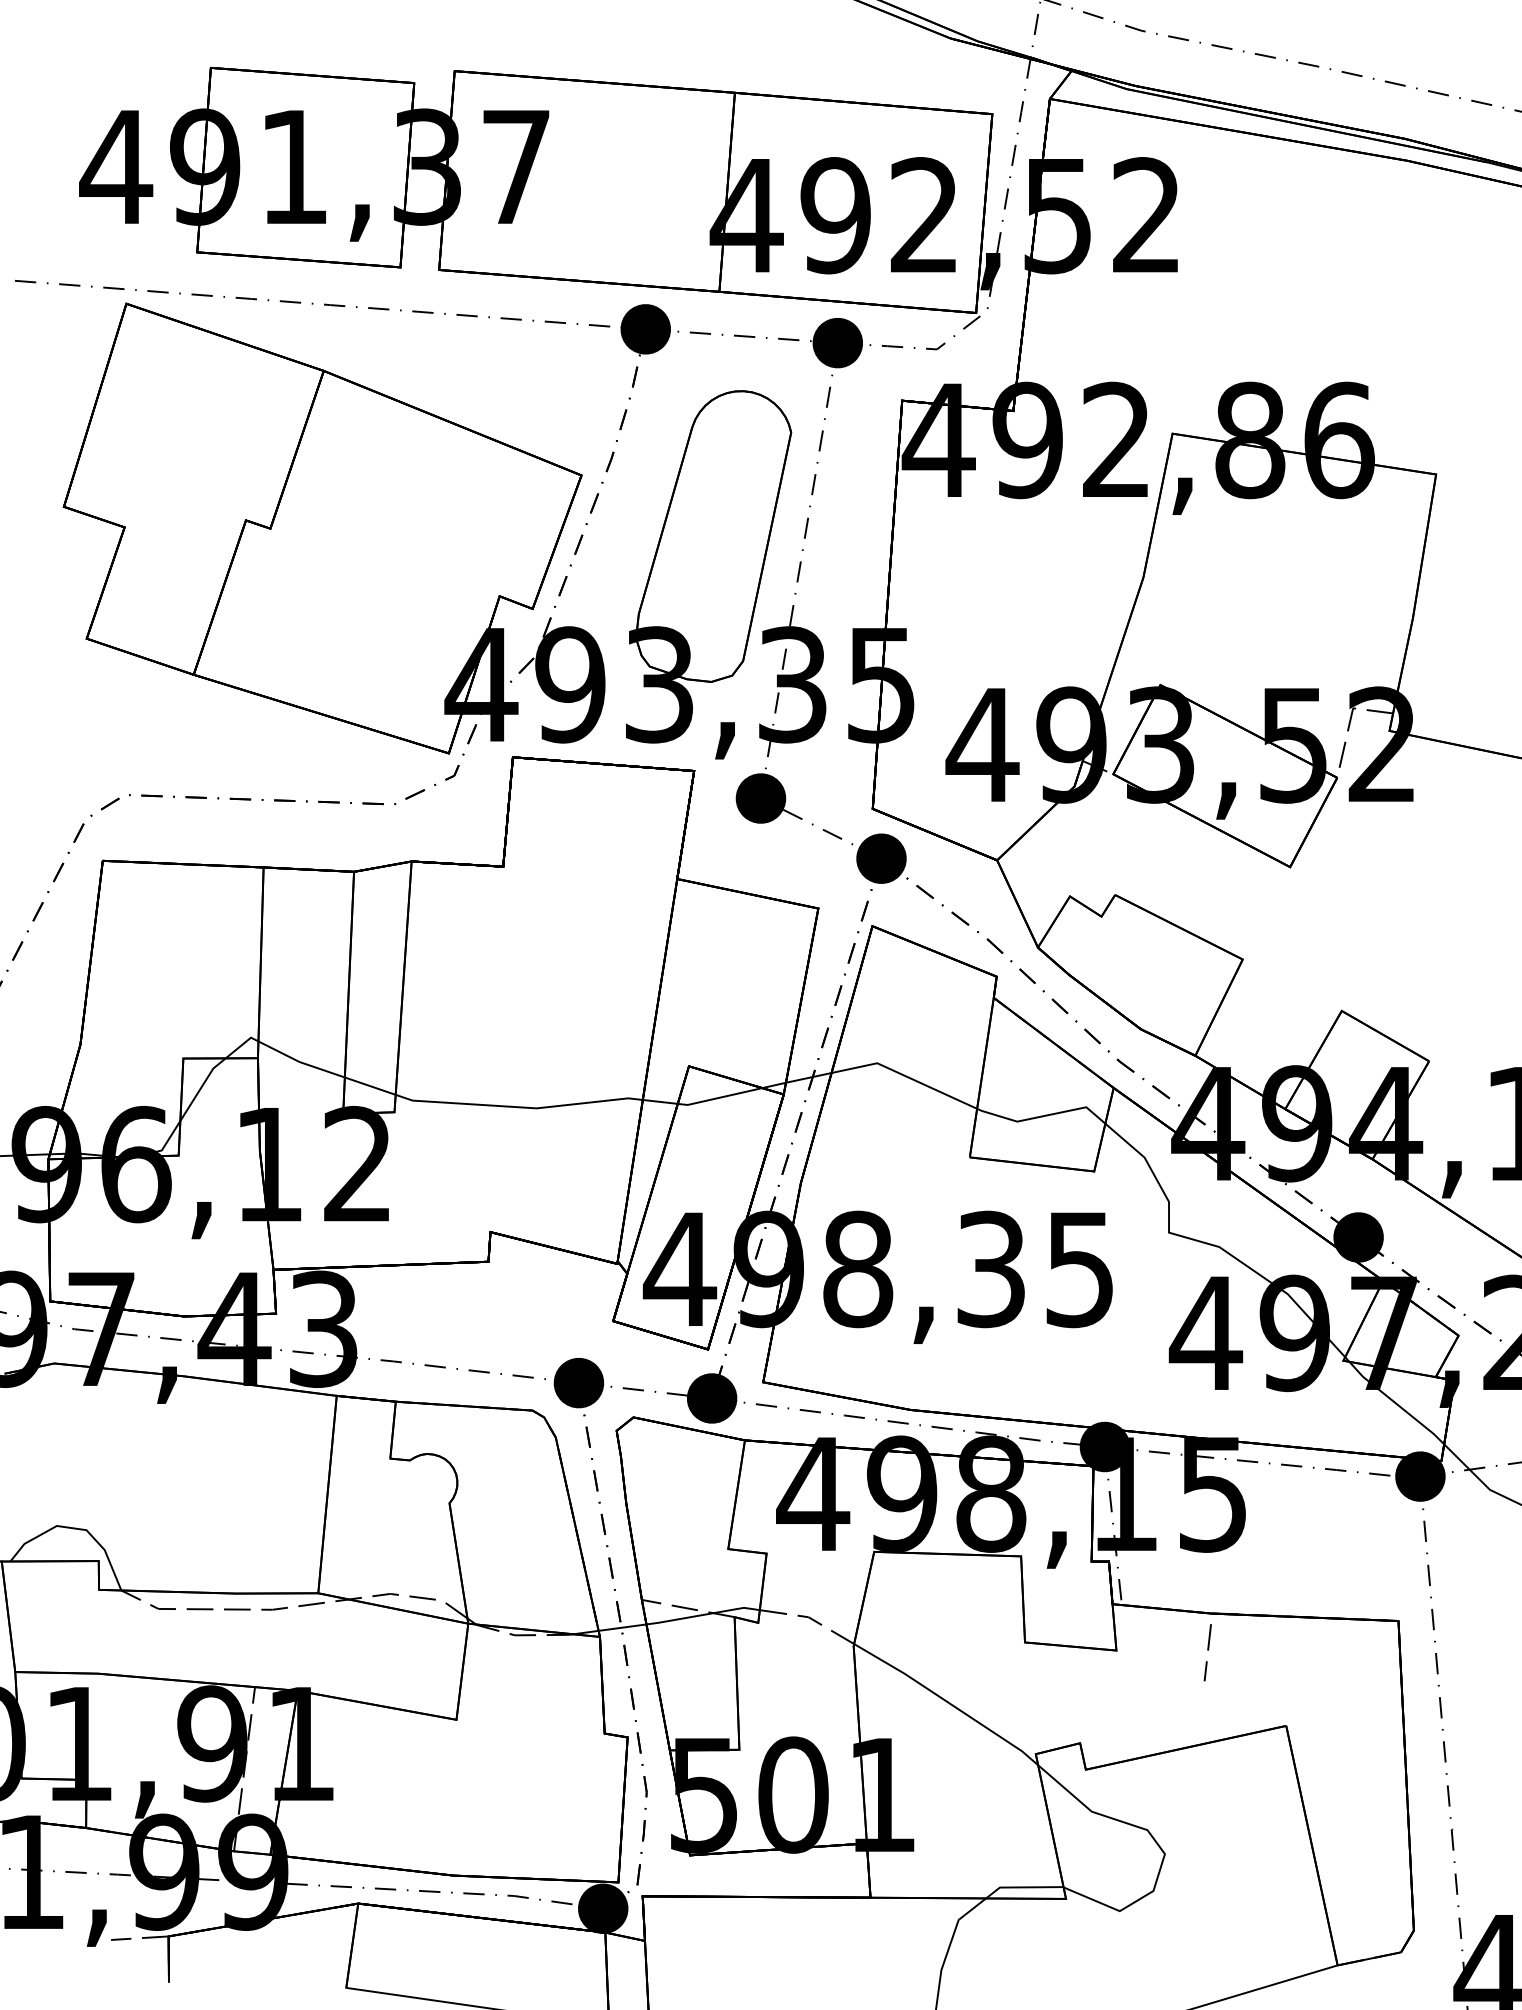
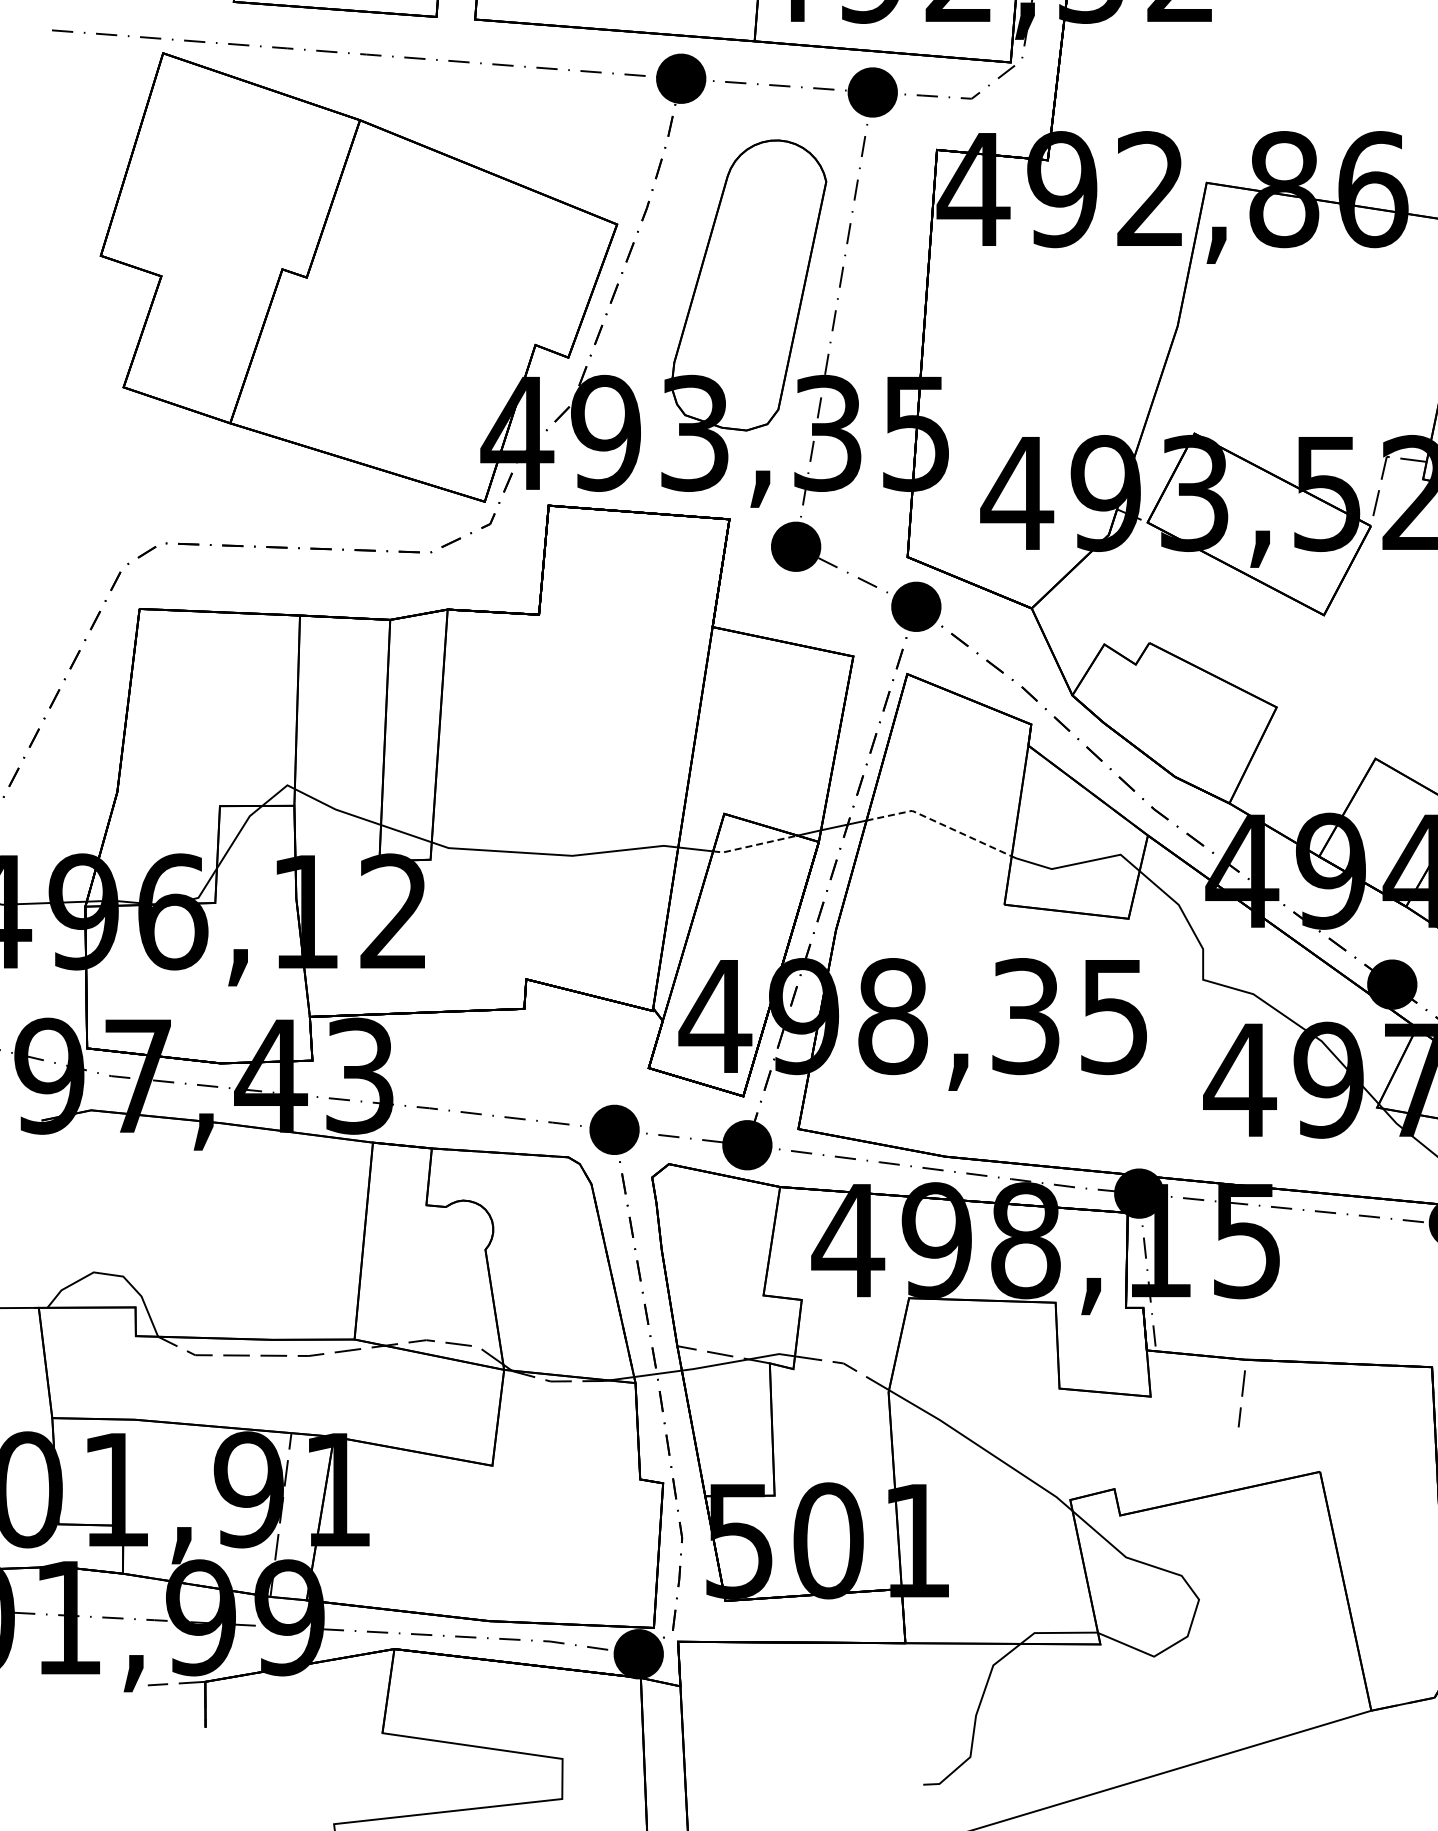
line: (905, 1076) -> (940, 824), solid -> dashed
line: (719, 1097) -> (754, 845), solid -> dashed

